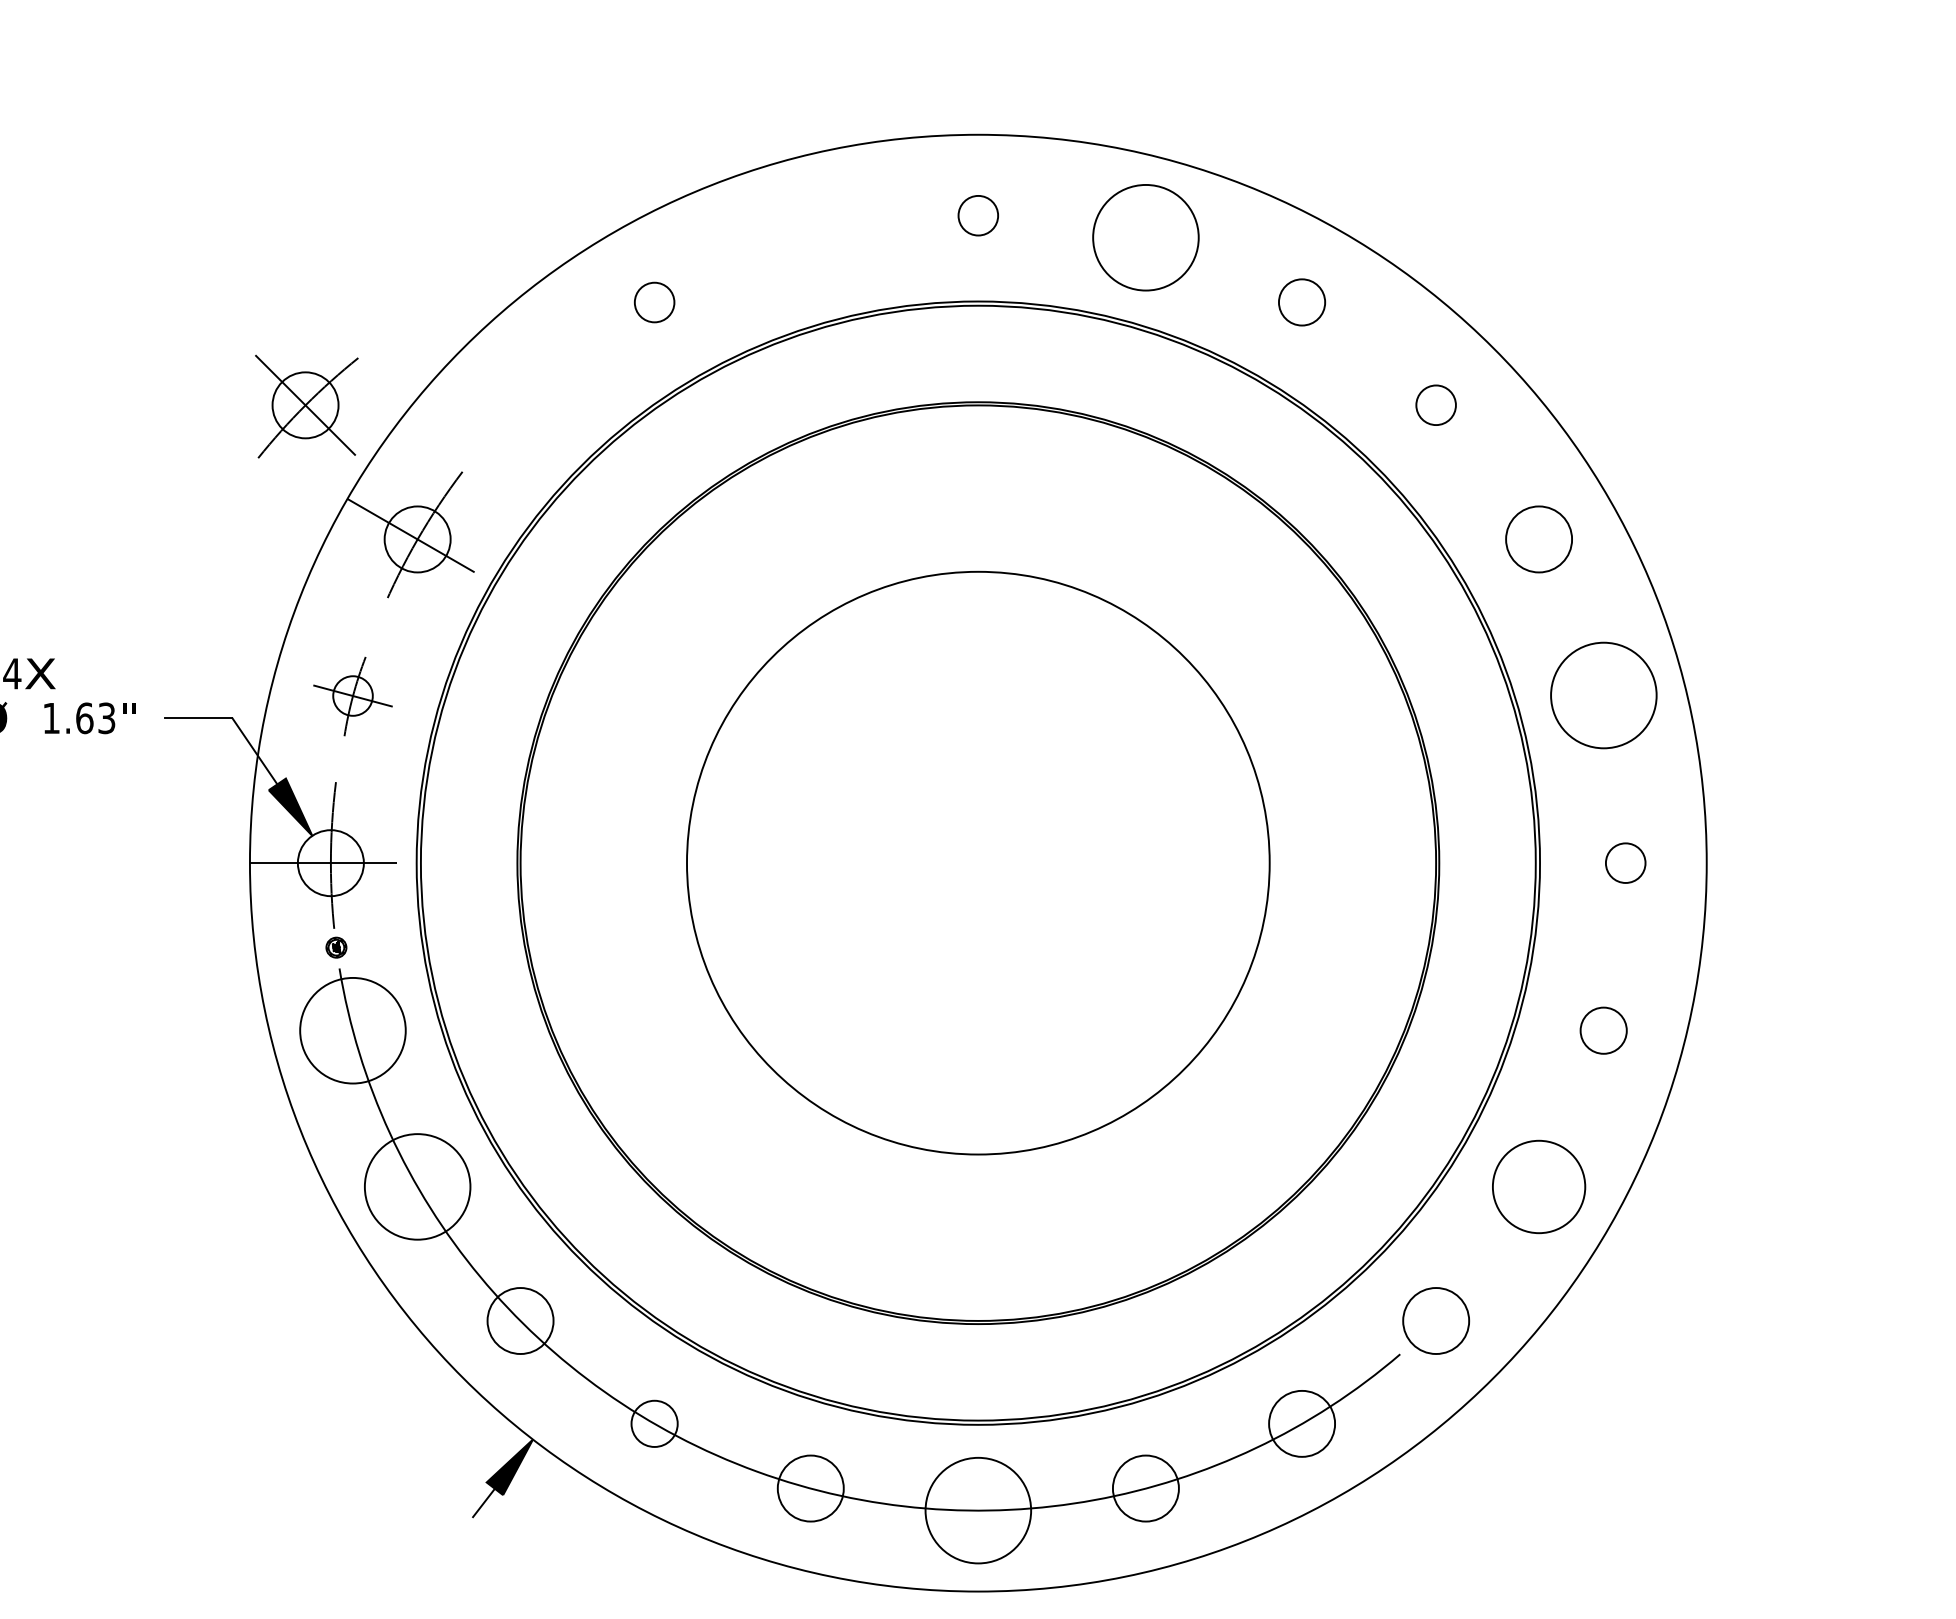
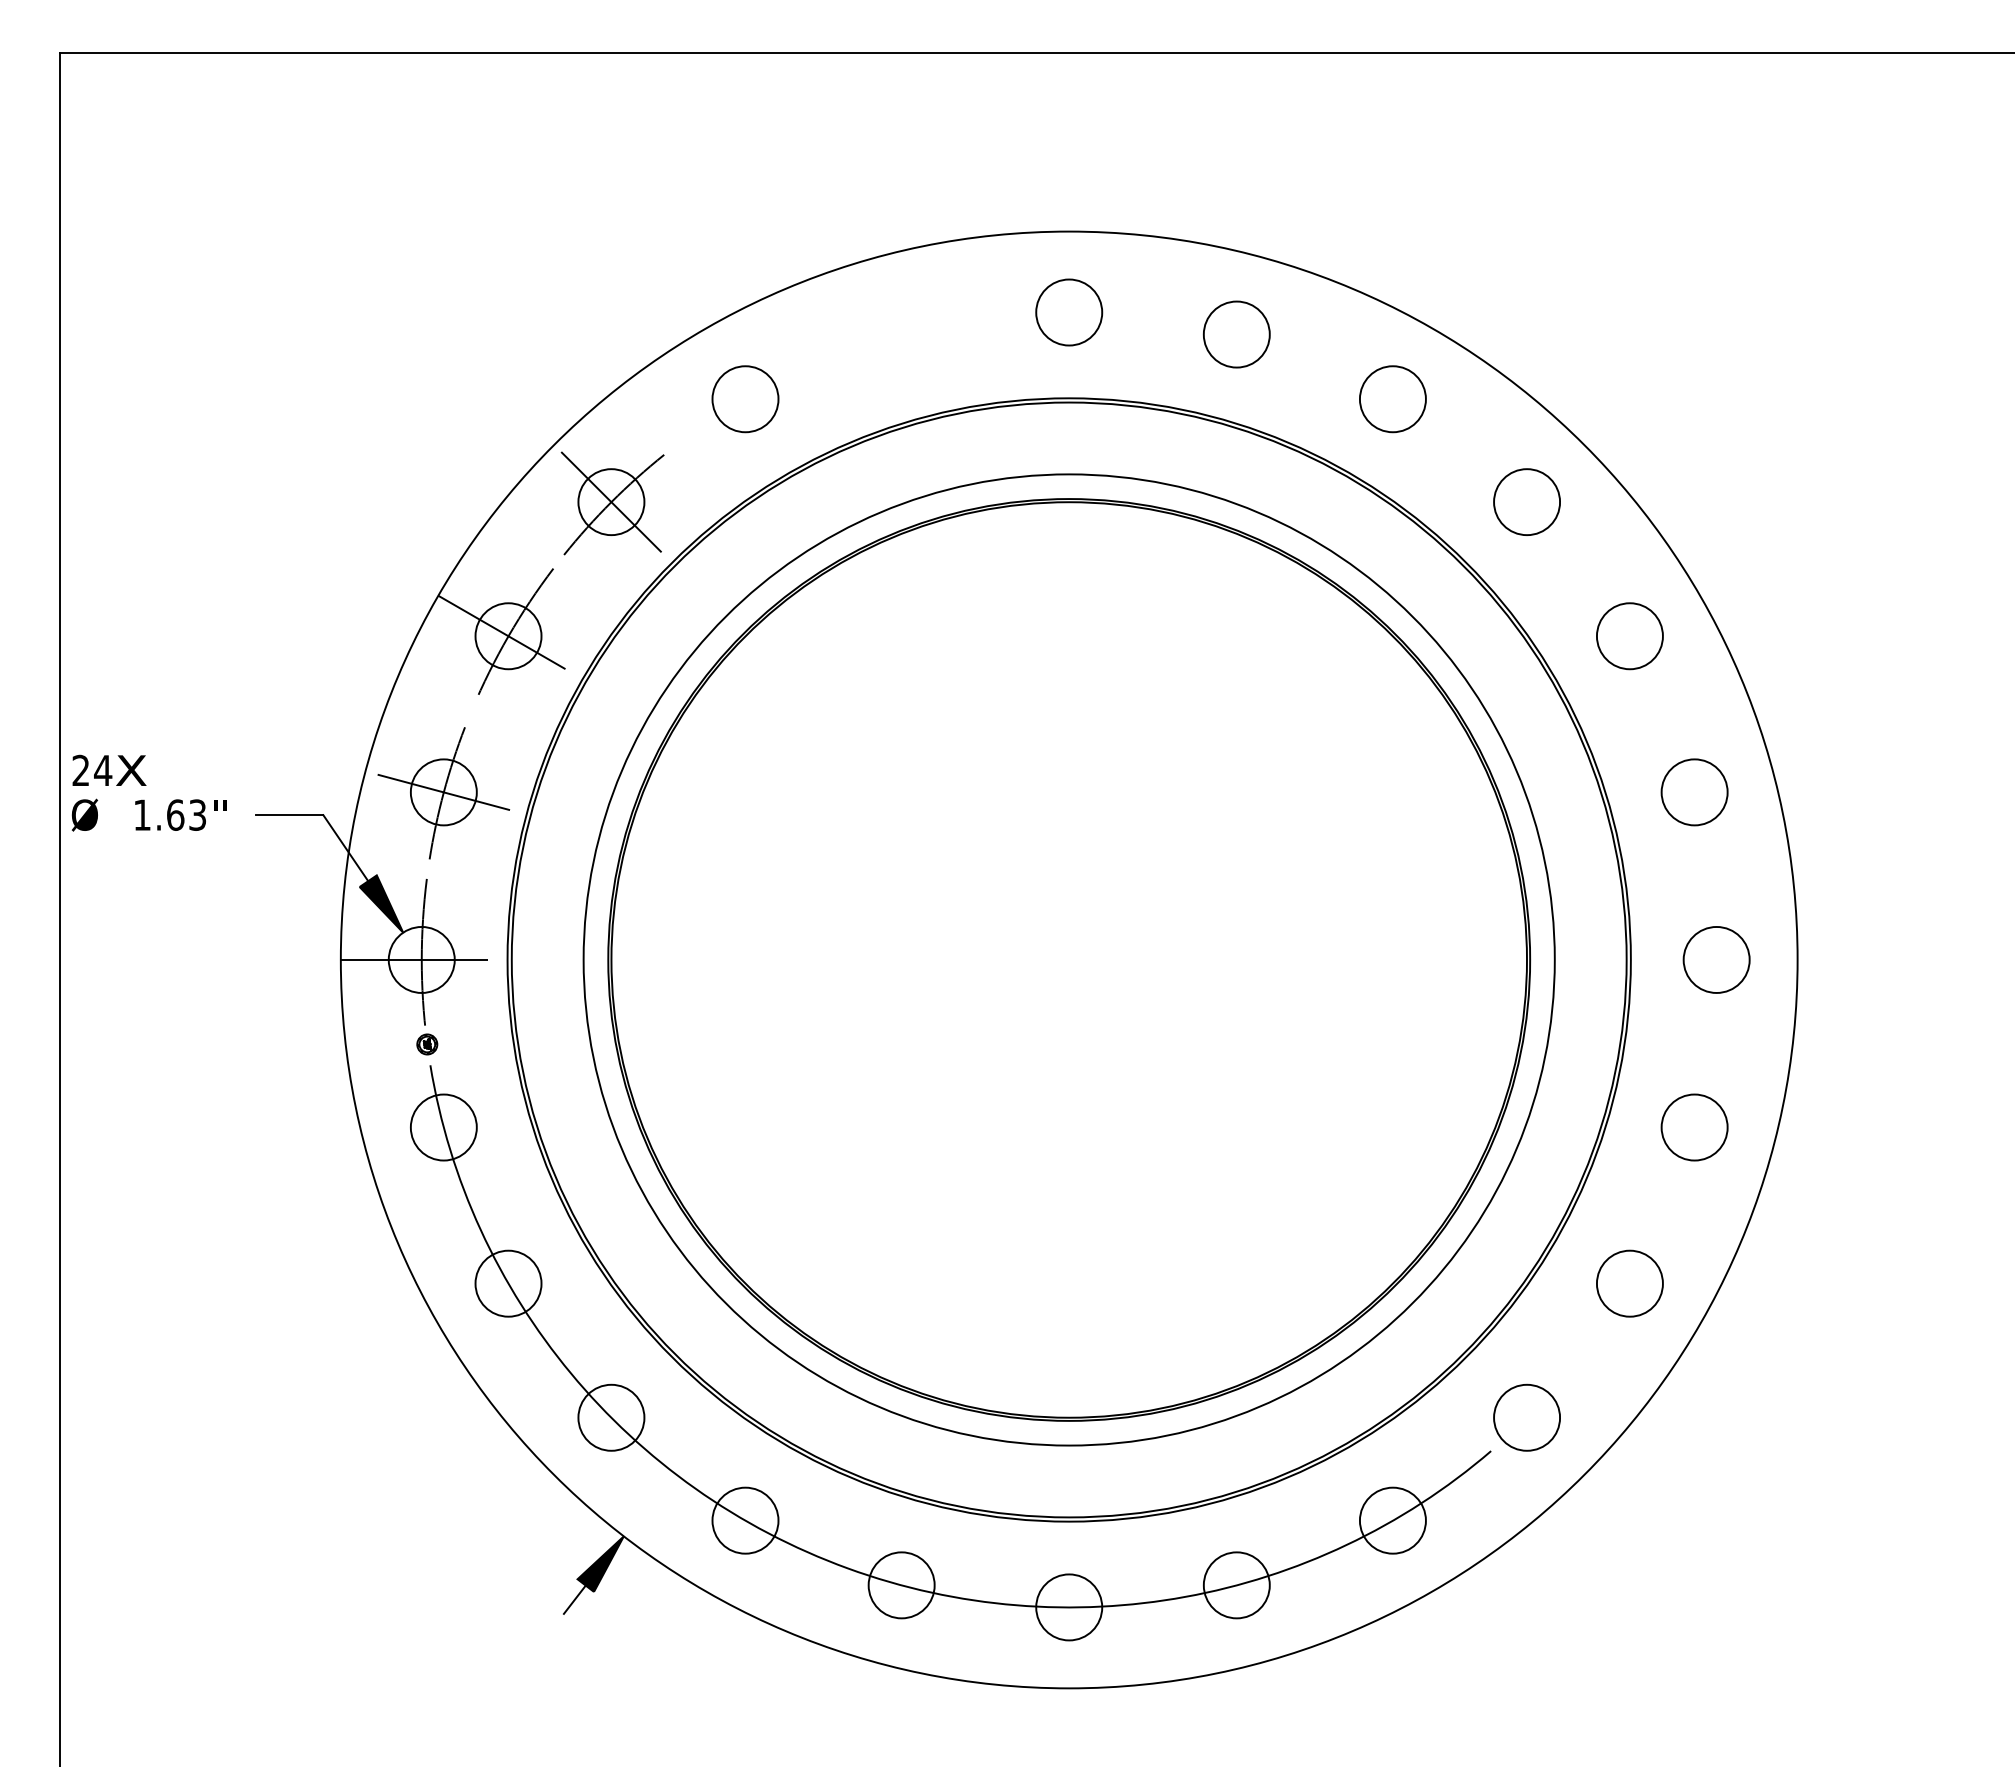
circle: (978, 215) -> (1069, 312), size x1.67
circle: (1145, 237) -> (1236, 334), size x0.62
circle: (654, 302) -> (745, 399), size x1.67
circle: (1301, 302) -> (1392, 399), size x1.43
circle: (1435, 404) -> (1526, 501), size x1.67
part: (306, 406) -> (612, 503), moved
circle: (1603, 695) -> (1694, 792), size x0.62
part: (352, 696) -> (443, 793), size x1.67
circle: (977, 862) -> (1068, 959), size x1.67
circle: (1625, 862) -> (1716, 959), size x1.67
circle: (352, 1030) -> (443, 1127), size x0.62
circle: (1603, 1030) -> (1694, 1127), size x1.43
circle: (417, 1186) -> (508, 1283), size x0.62
circle: (1538, 1186) -> (1629, 1283), size x0.71
circle: (654, 1423) -> (745, 1520), size x1.43
circle: (978, 1510) -> (1069, 1607), size x0.62

